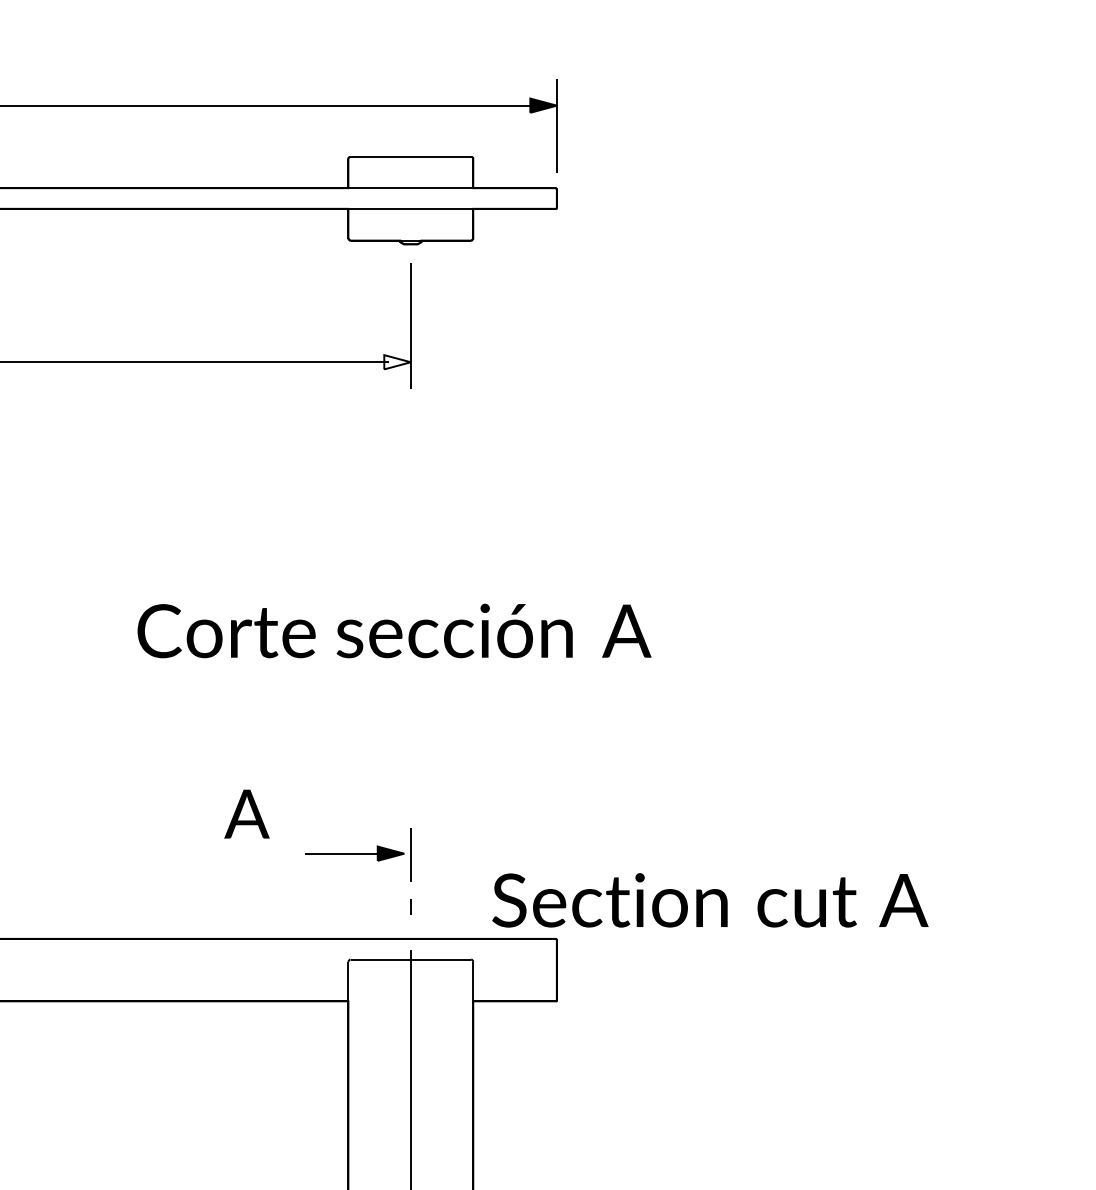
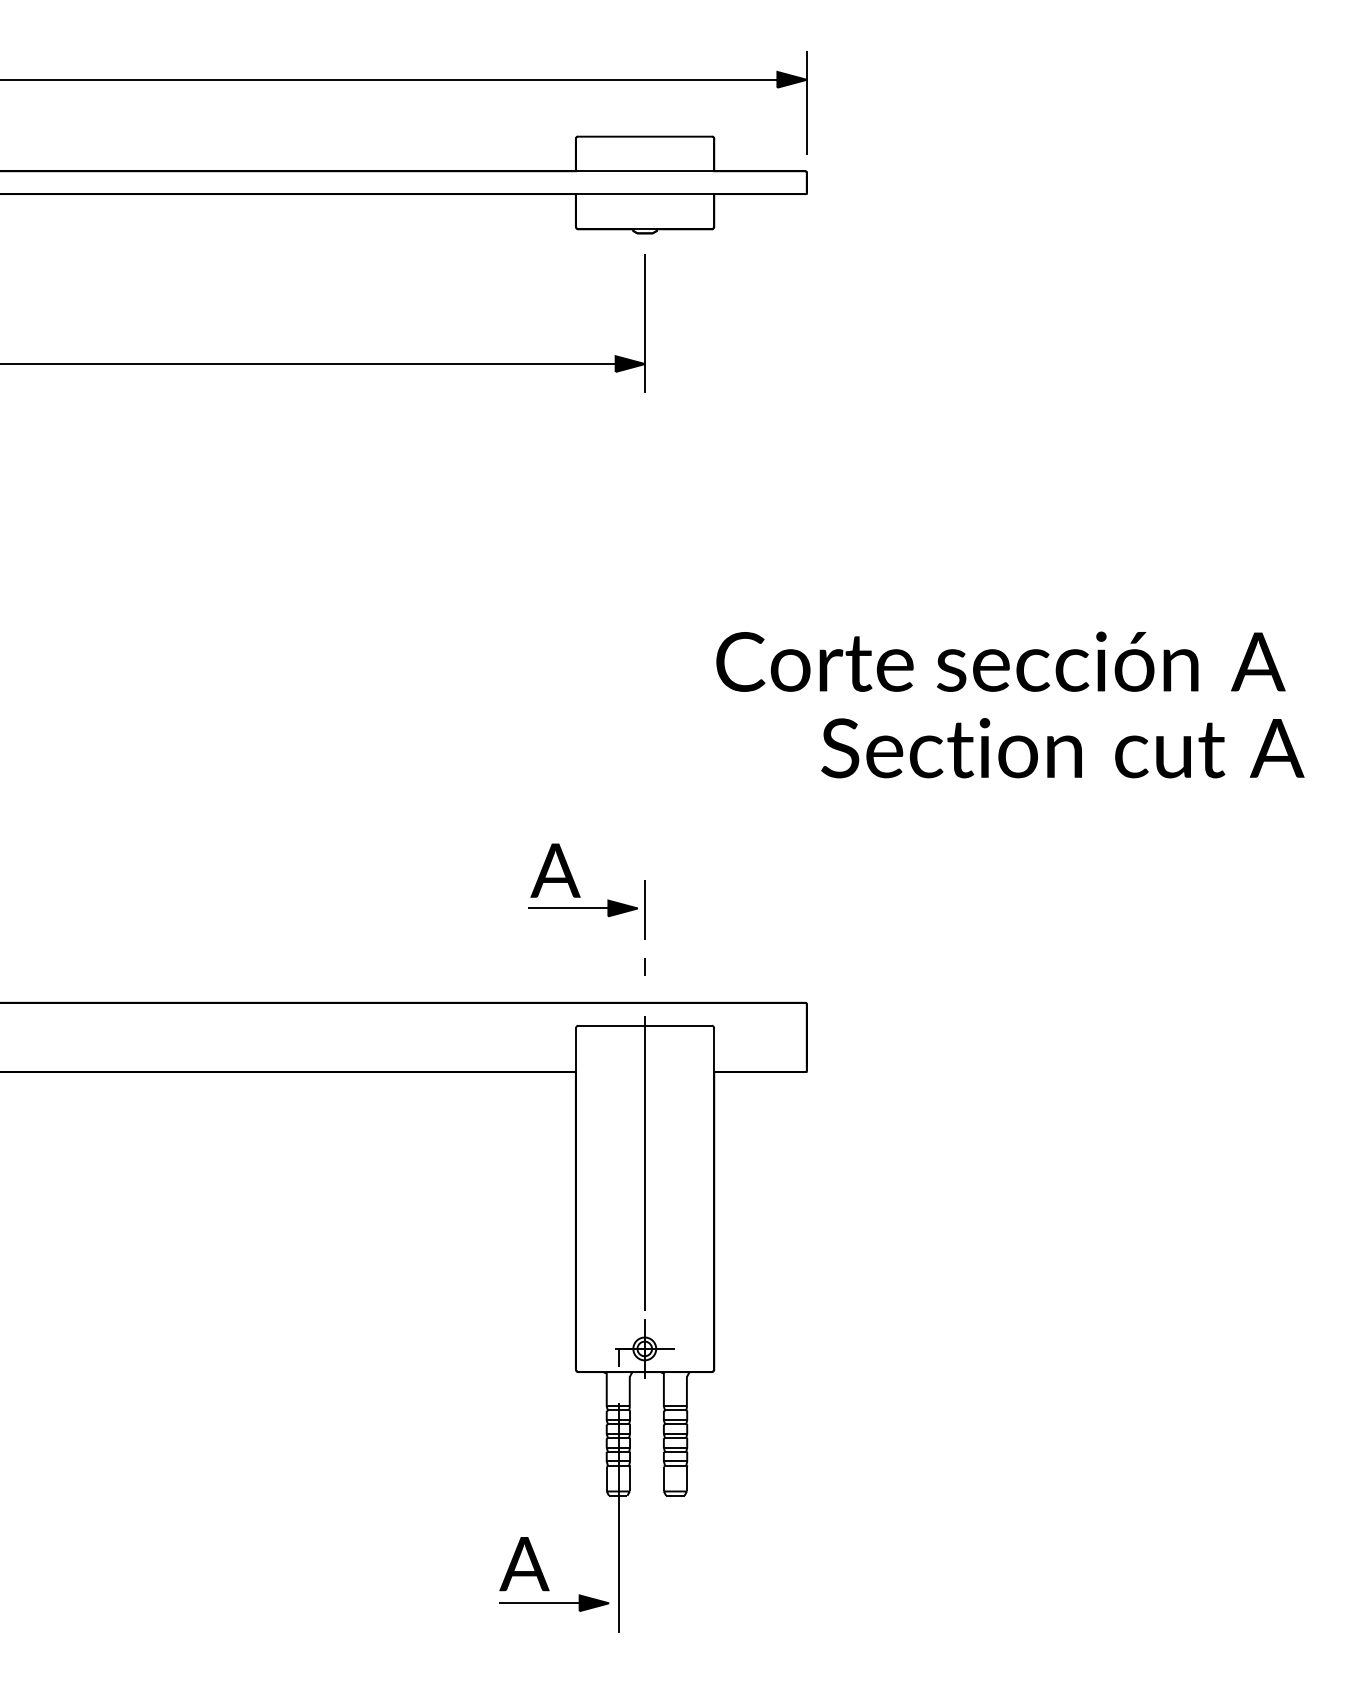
fill: (397, 361) -> (630, 363), added
text: (394, 630) -> (1000, 661), moved
text: (246, 814) -> (555, 870), moved
text: (710, 900) -> (1062, 748), moved

